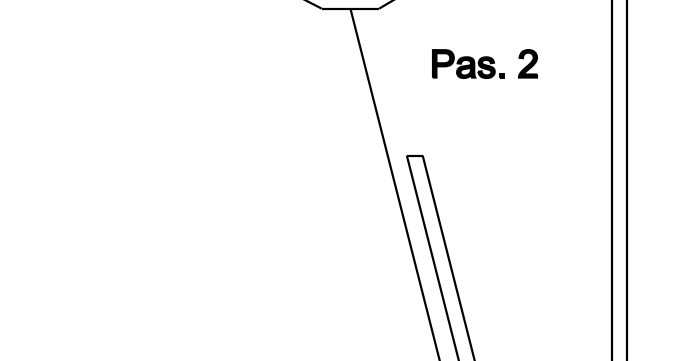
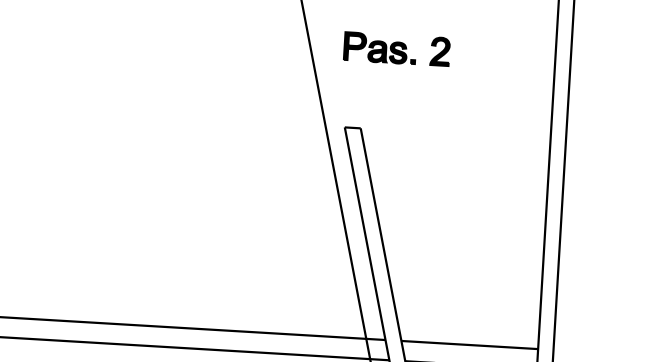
part: (484, 63) -> (396, 48), moved

